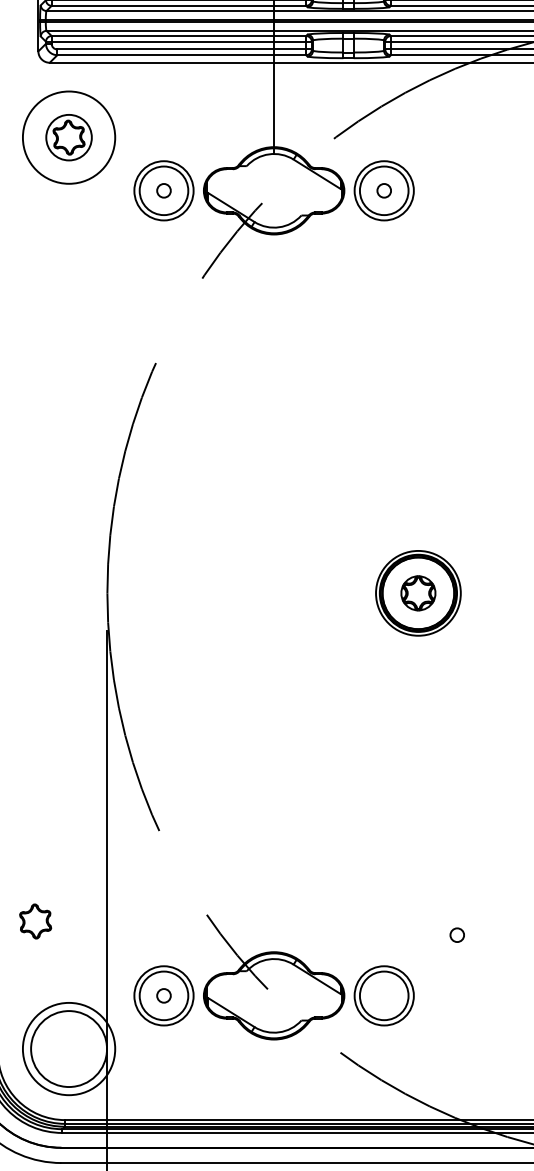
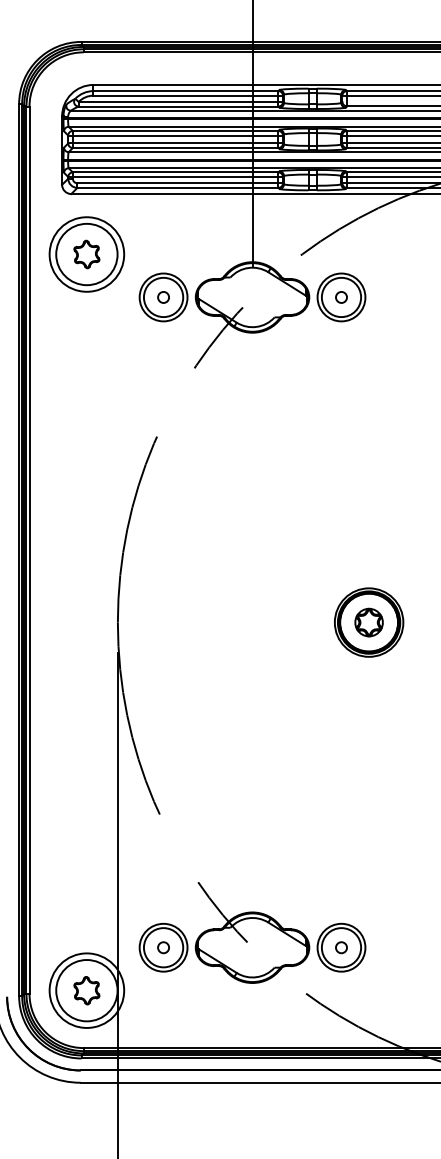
circle: (68, 137) -> (86, 254), size x1.67
part: (35, 921) -> (86, 990), moved
circle: (457, 934) -> (341, 947), moved

